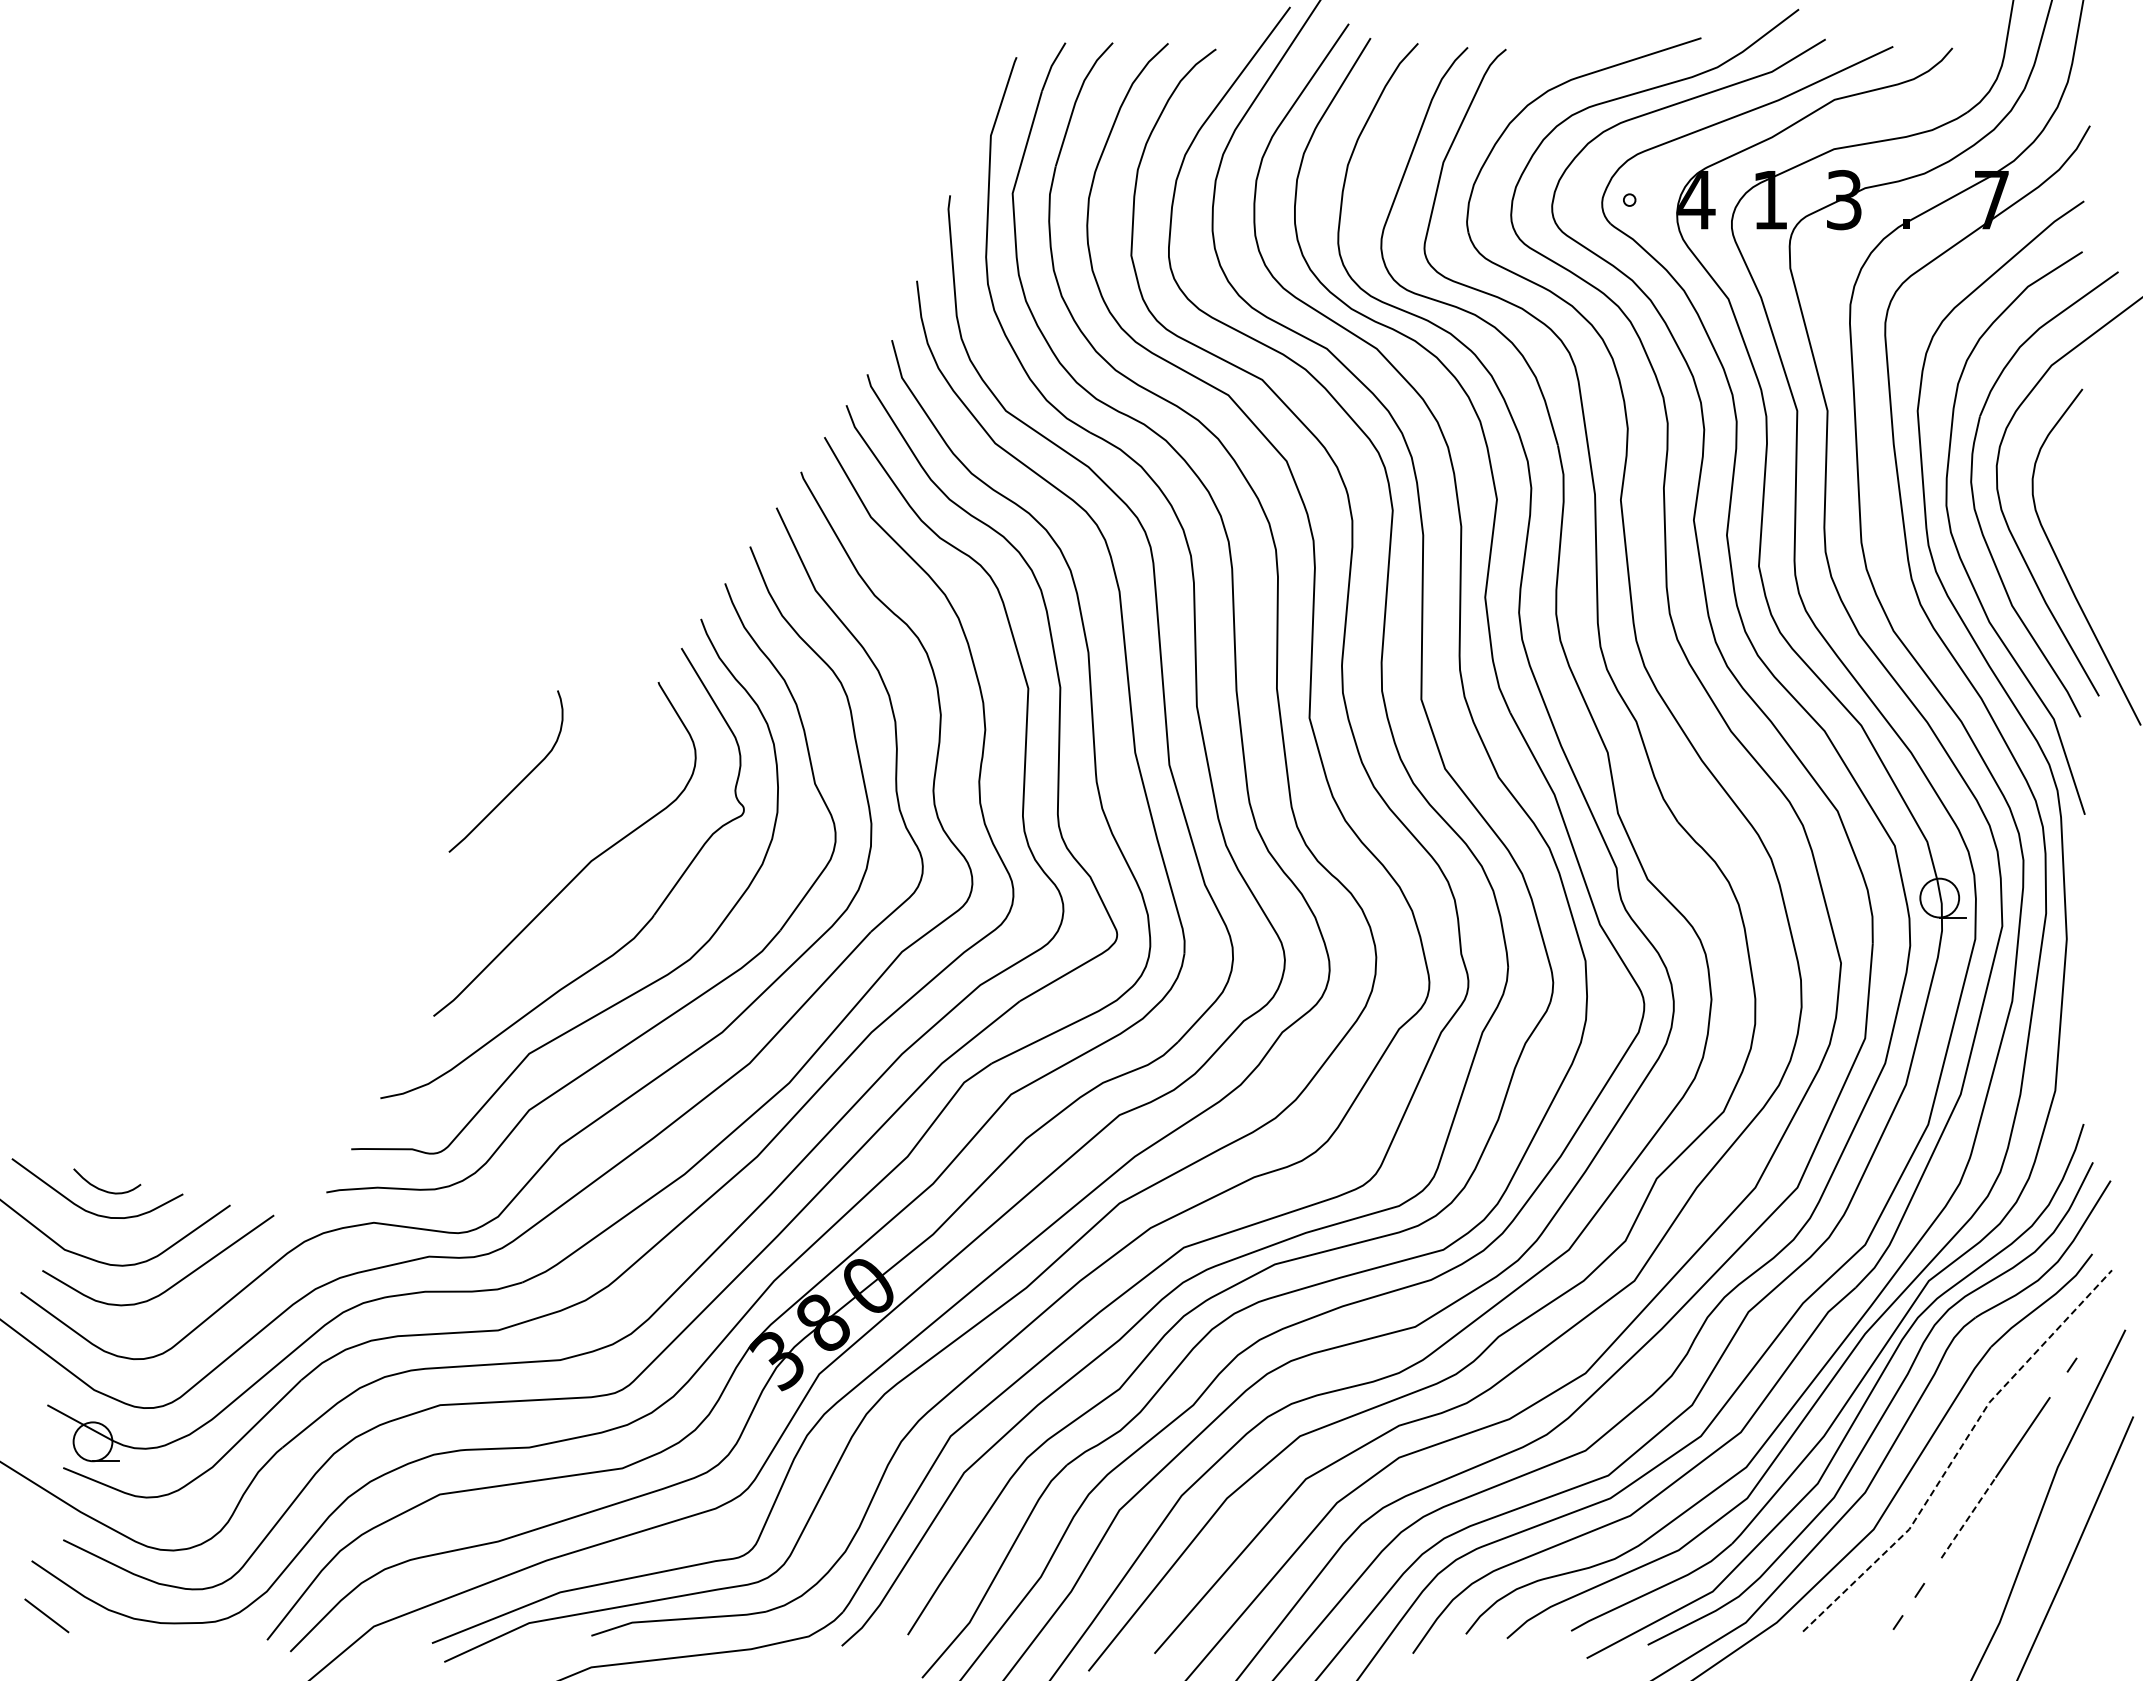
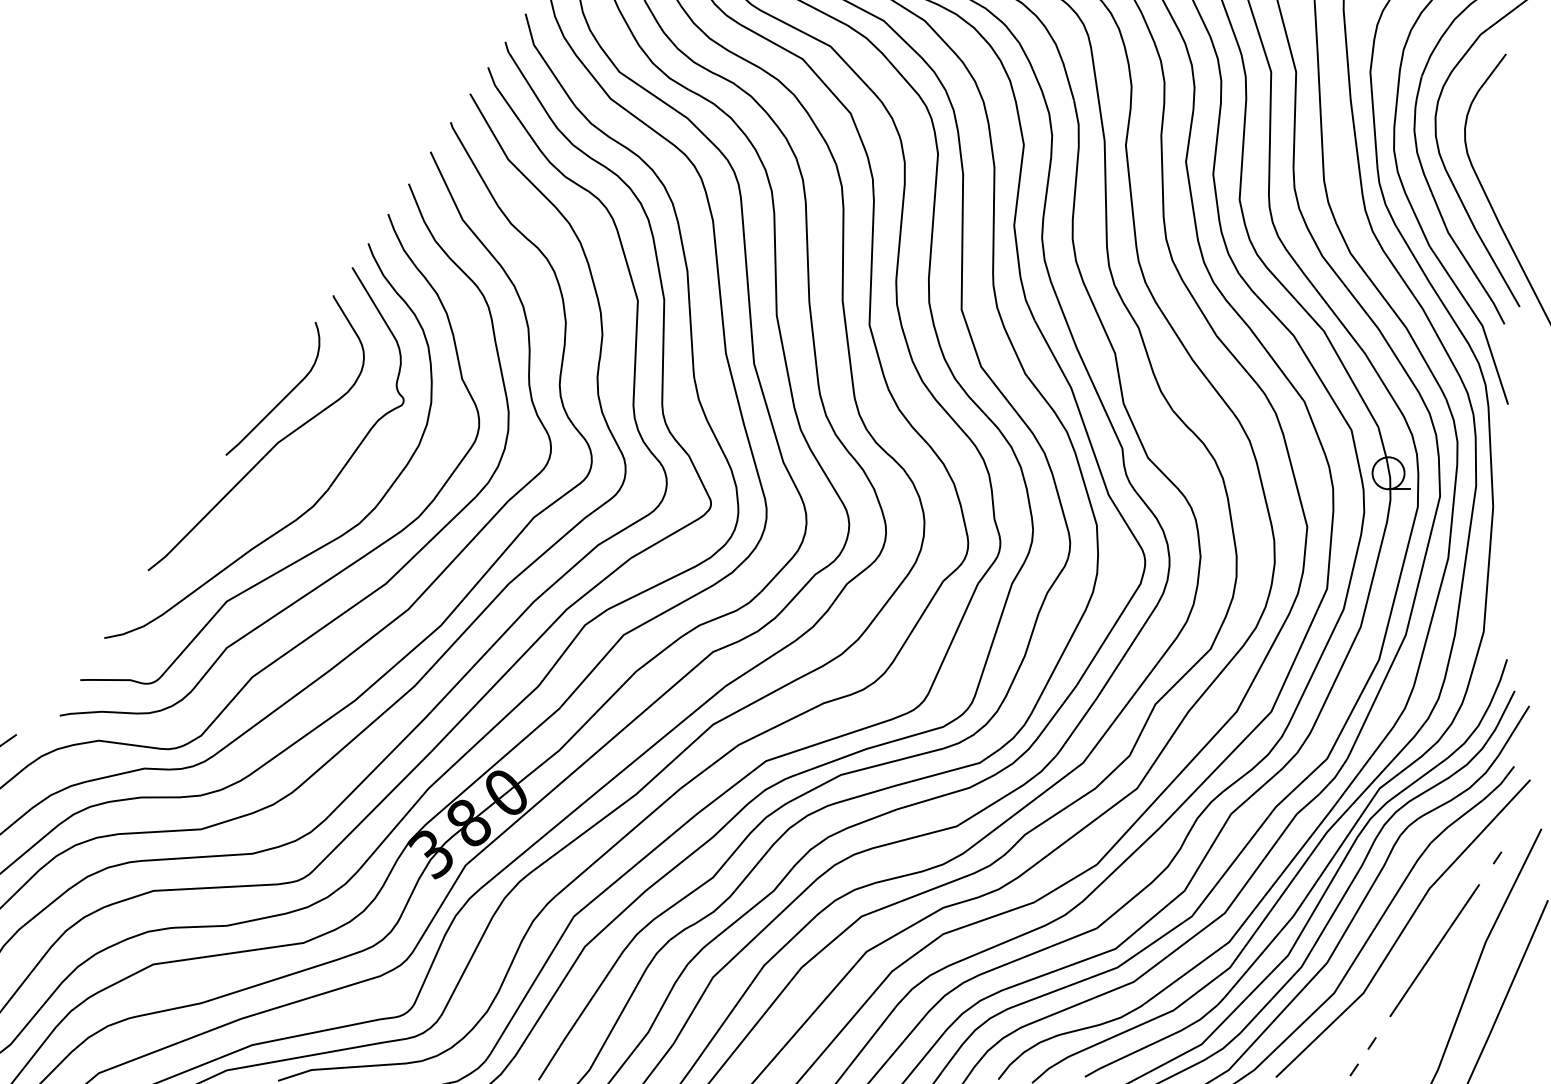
curve: (518, 783) -> (283, 398), moved
line: (1958, 1452) -> (1403, 929), dashed -> solid
line: (1968, 1517) -> (1412, 983), dashed -> solid

